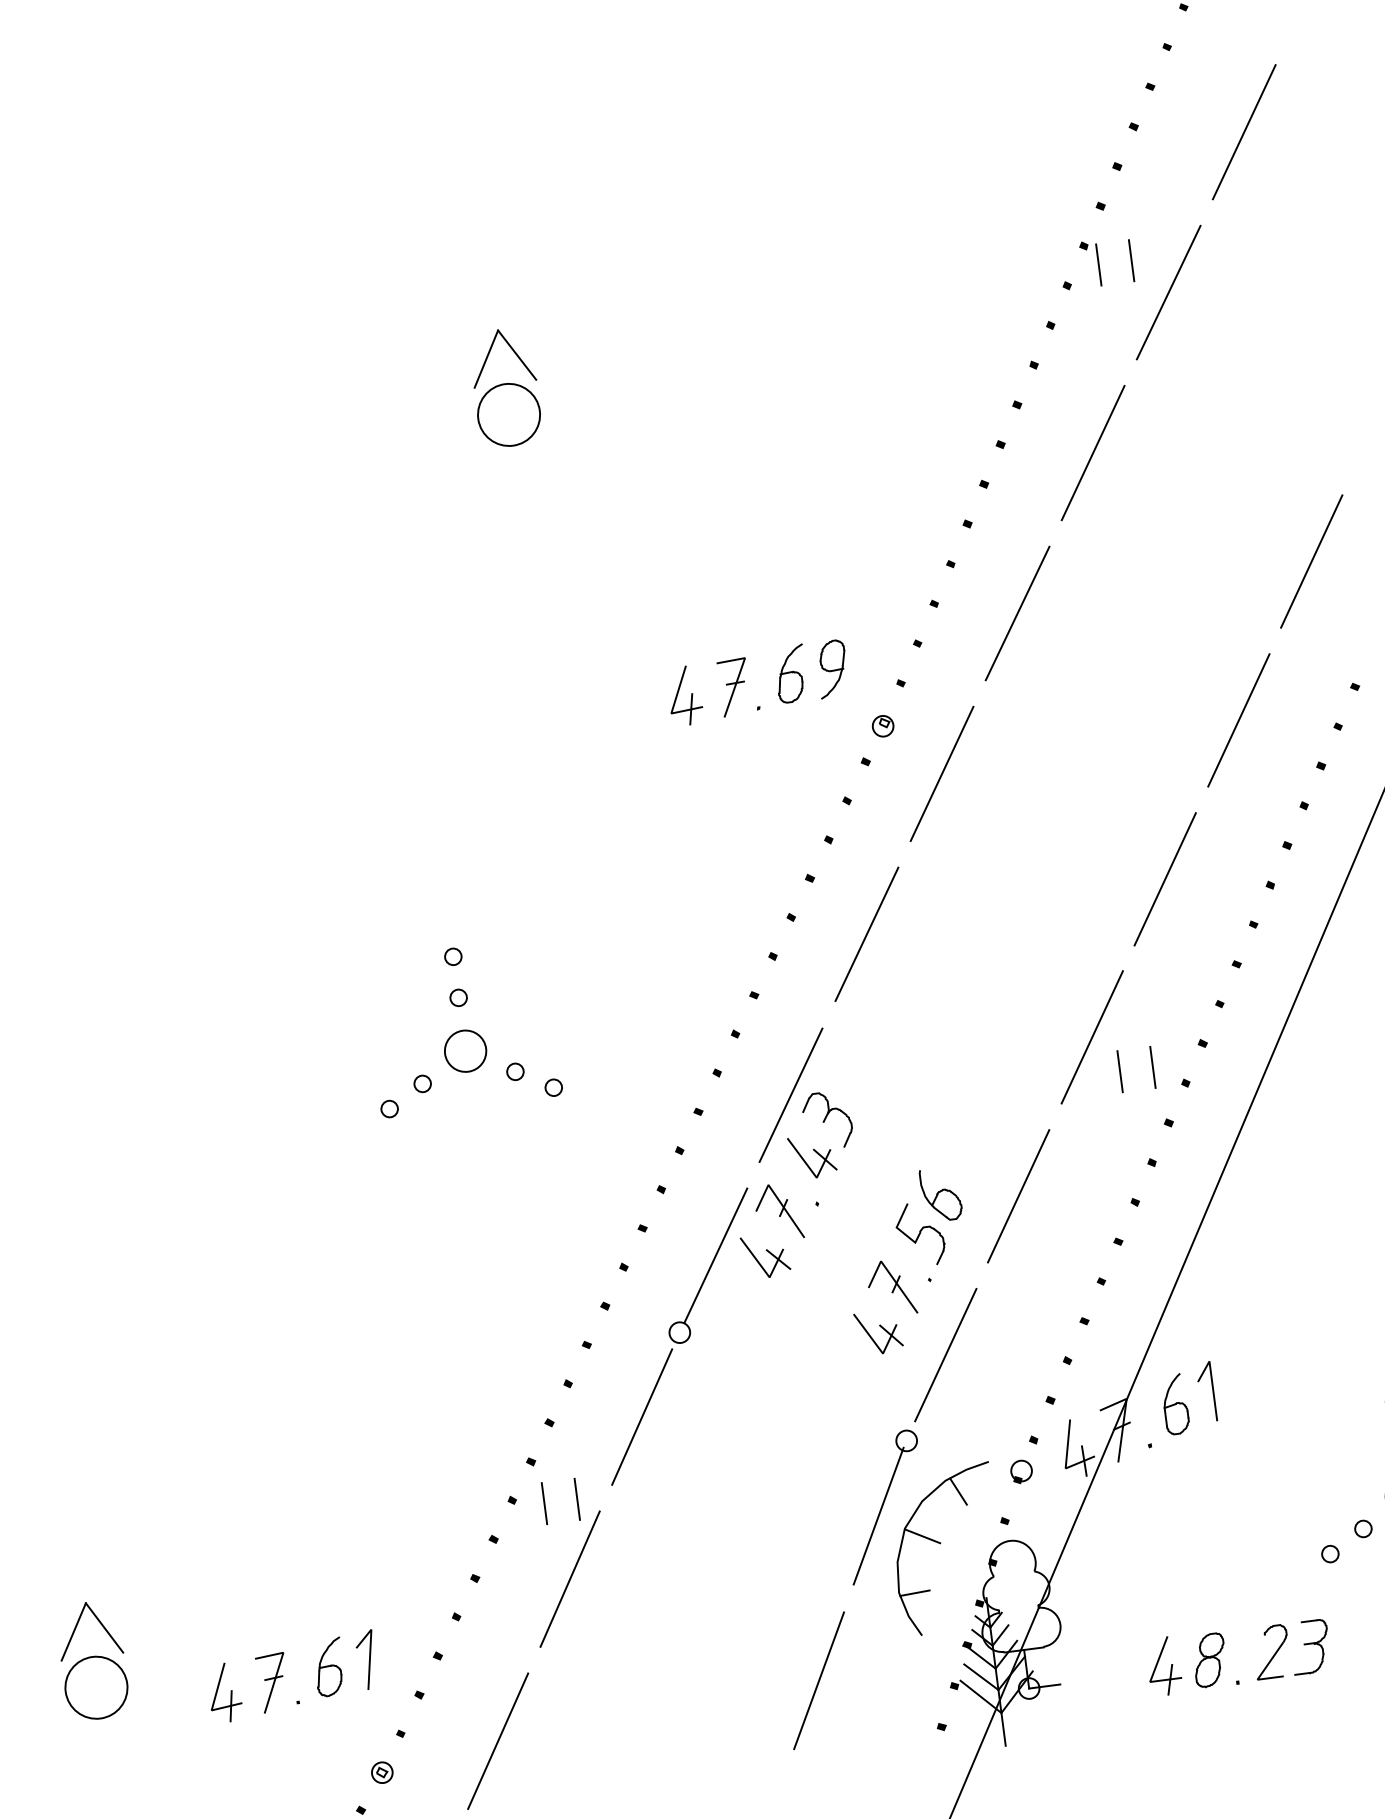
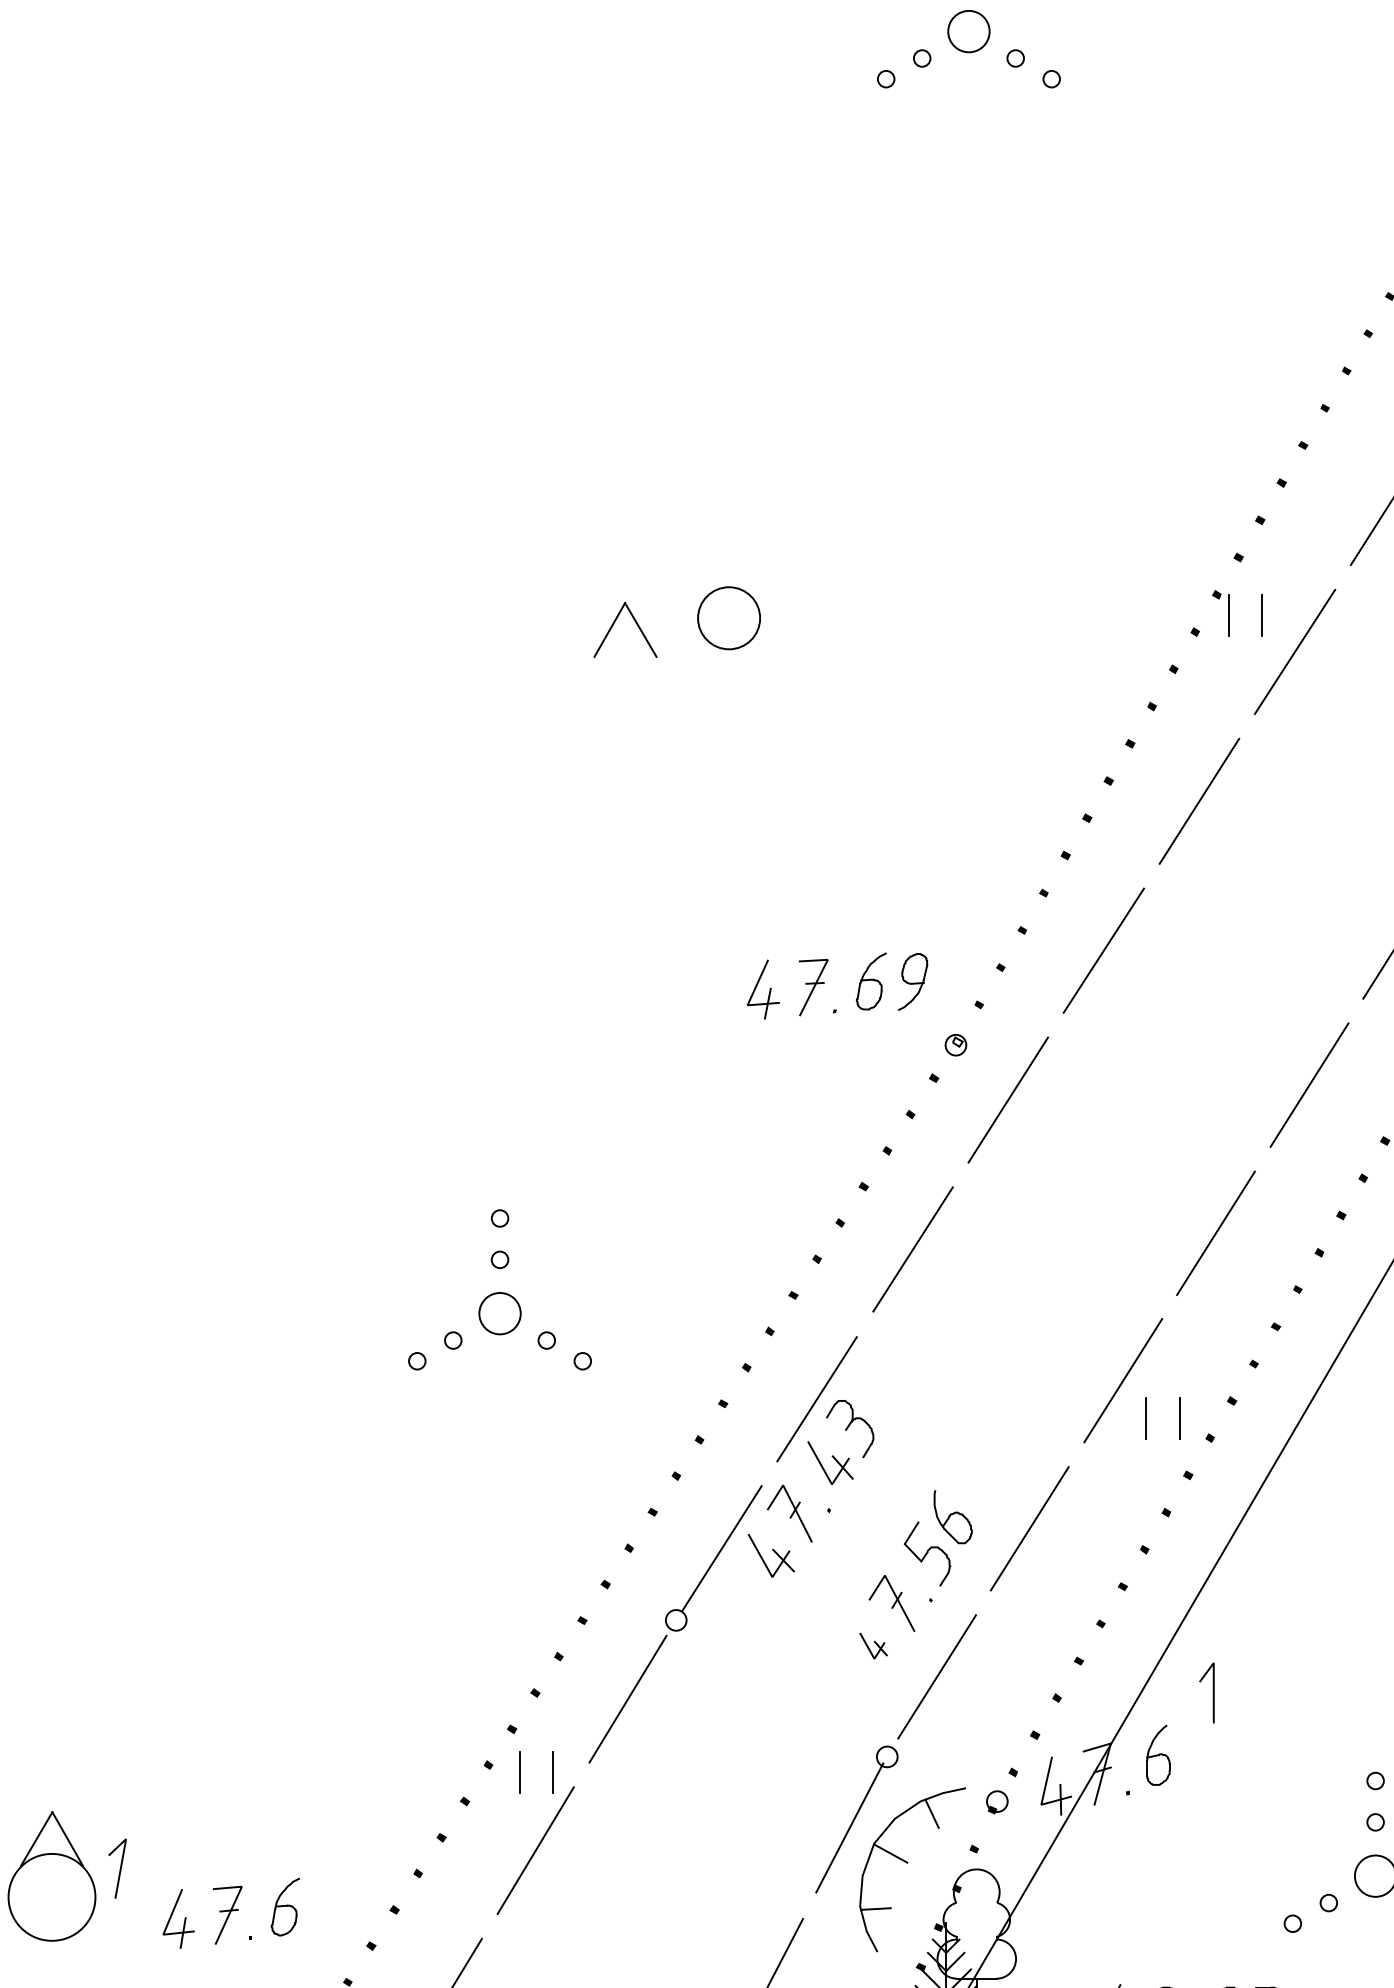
circle: (508, 415) -> (728, 618), moved
part: (878, 1332) -> (873, 1645), size x0.6
line: (1211, 1390) -> (1212, 1692), moved
line: (368, 1659) -> (119, 1868), moved
circle: (95, 1687) -> (51, 1897), size x1.4

